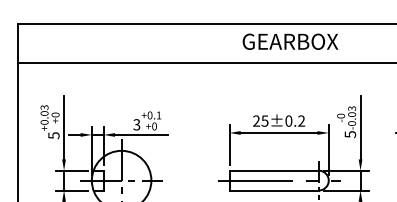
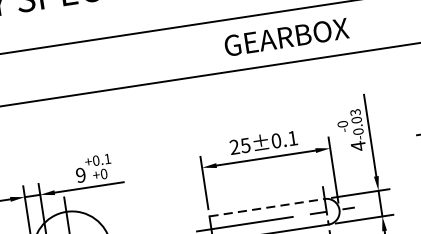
text: (290, 41) -> (286, 36), moved
text: (301, 120) -> (292, 137), 0.2 -> 0.1
text: (136, 124) -> (80, 174), 3 -> 9
text: (350, 134) -> (358, 146), 5 -> 4
line: (274, 170) -> (267, 207), solid -> dashed

